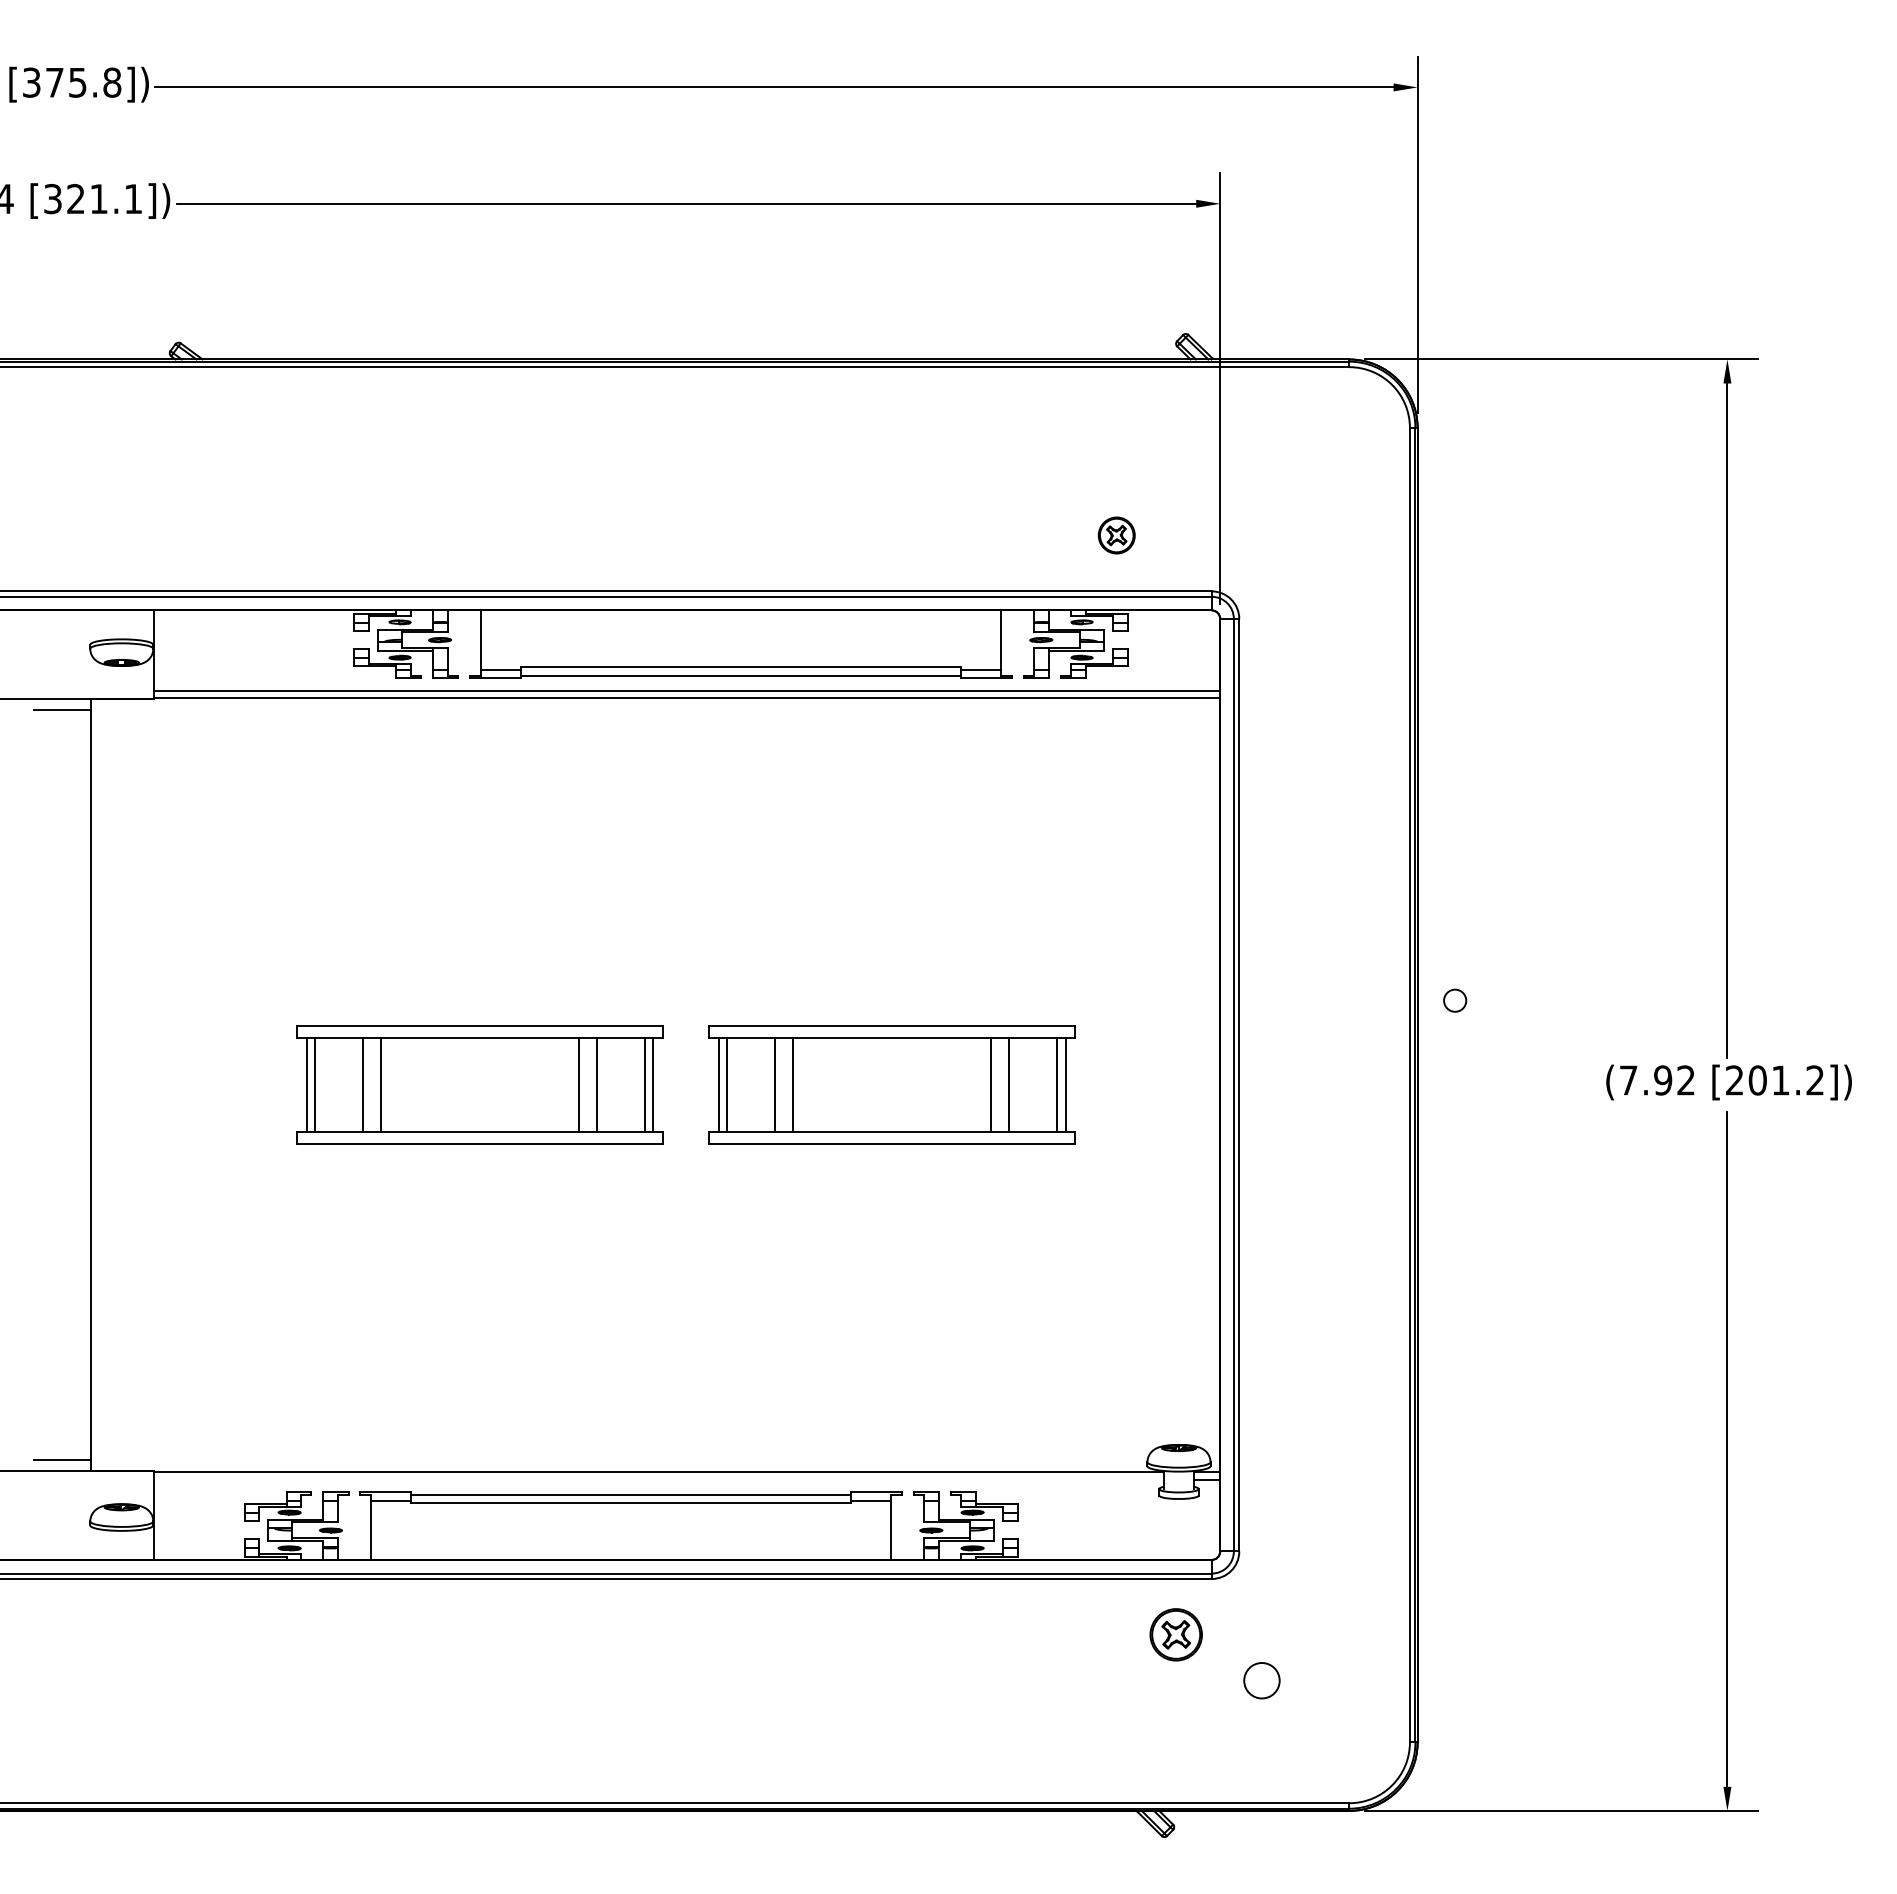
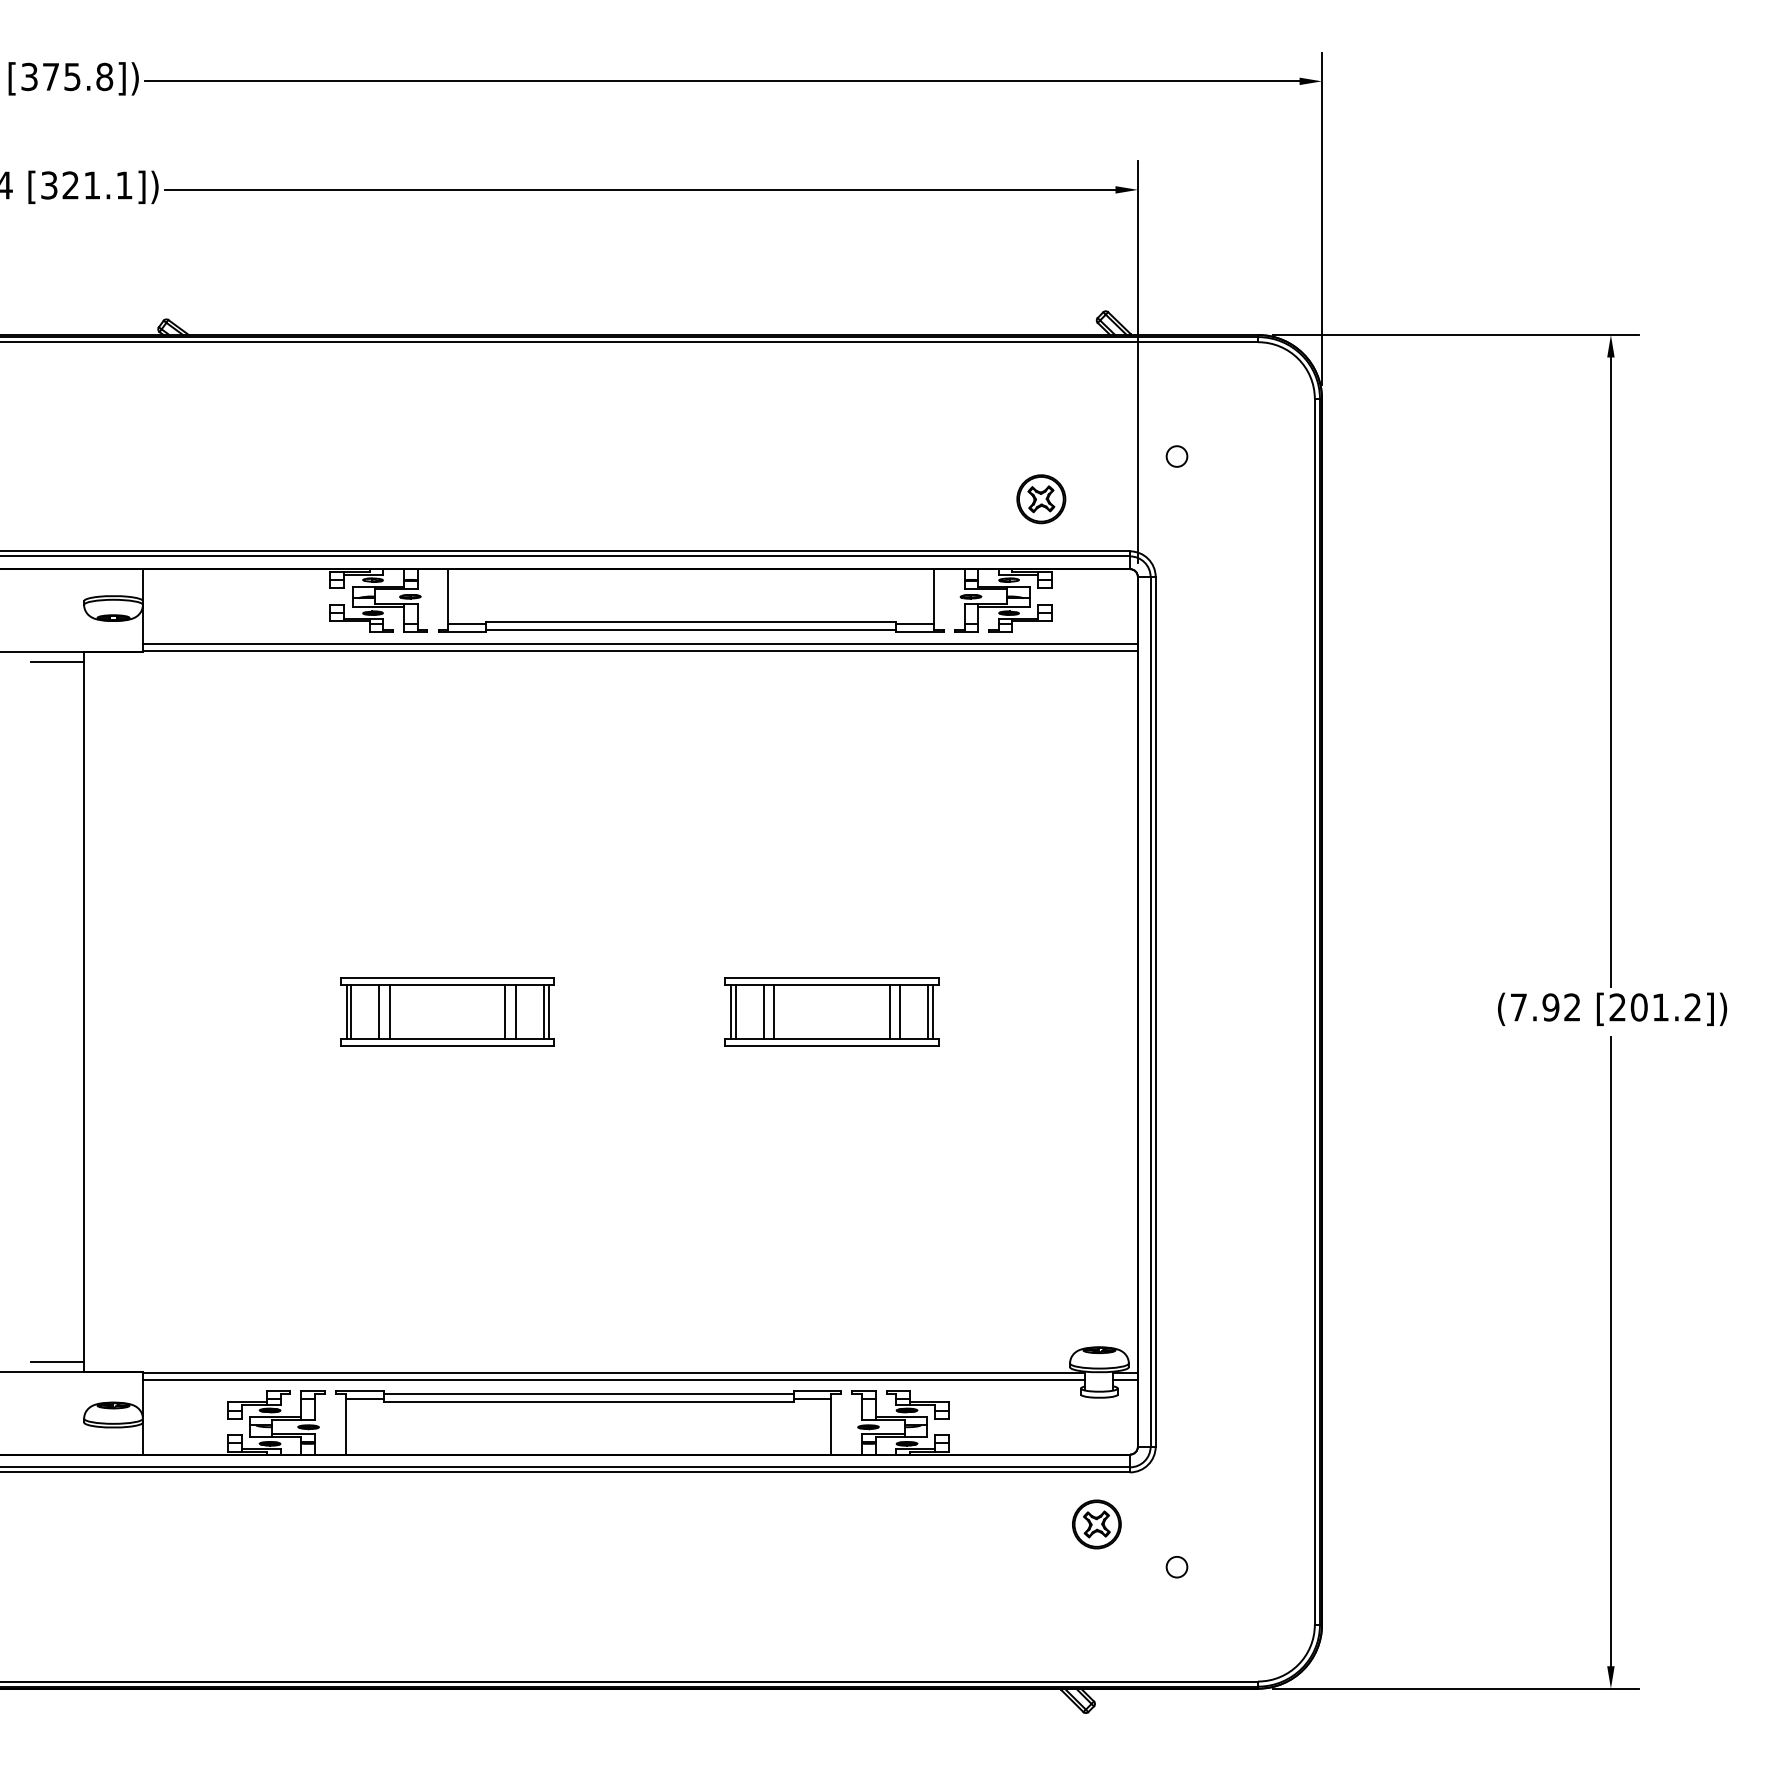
part: (1116, 535) -> (1041, 499), size x1.43
circle: (1455, 1000) -> (1177, 456), moved
part: (479, 1085) -> (447, 1012), size x0.62
part: (892, 1085) -> (832, 1012), size x0.62
line: (658, 1479) -> (614, 1379), added
circle: (1262, 1680) -> (1177, 1567), size x0.62

